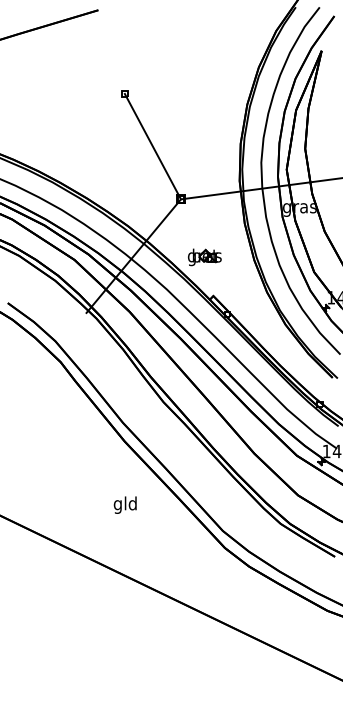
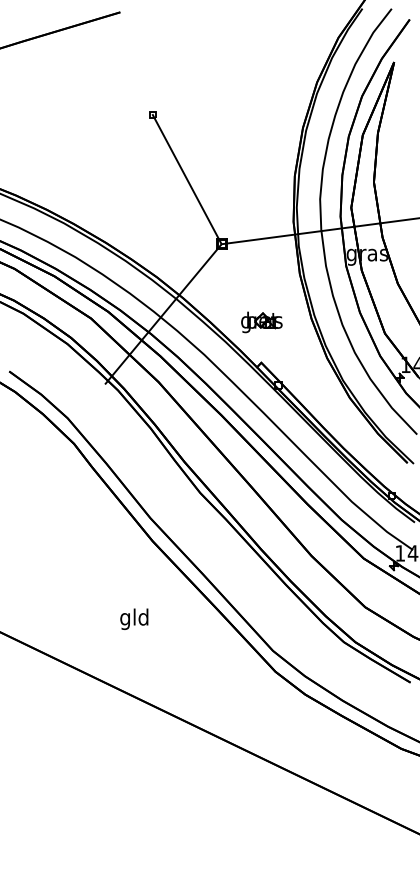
part: (204, 257) -> (261, 322), moved
text: (125, 504) -> (134, 618), moved

